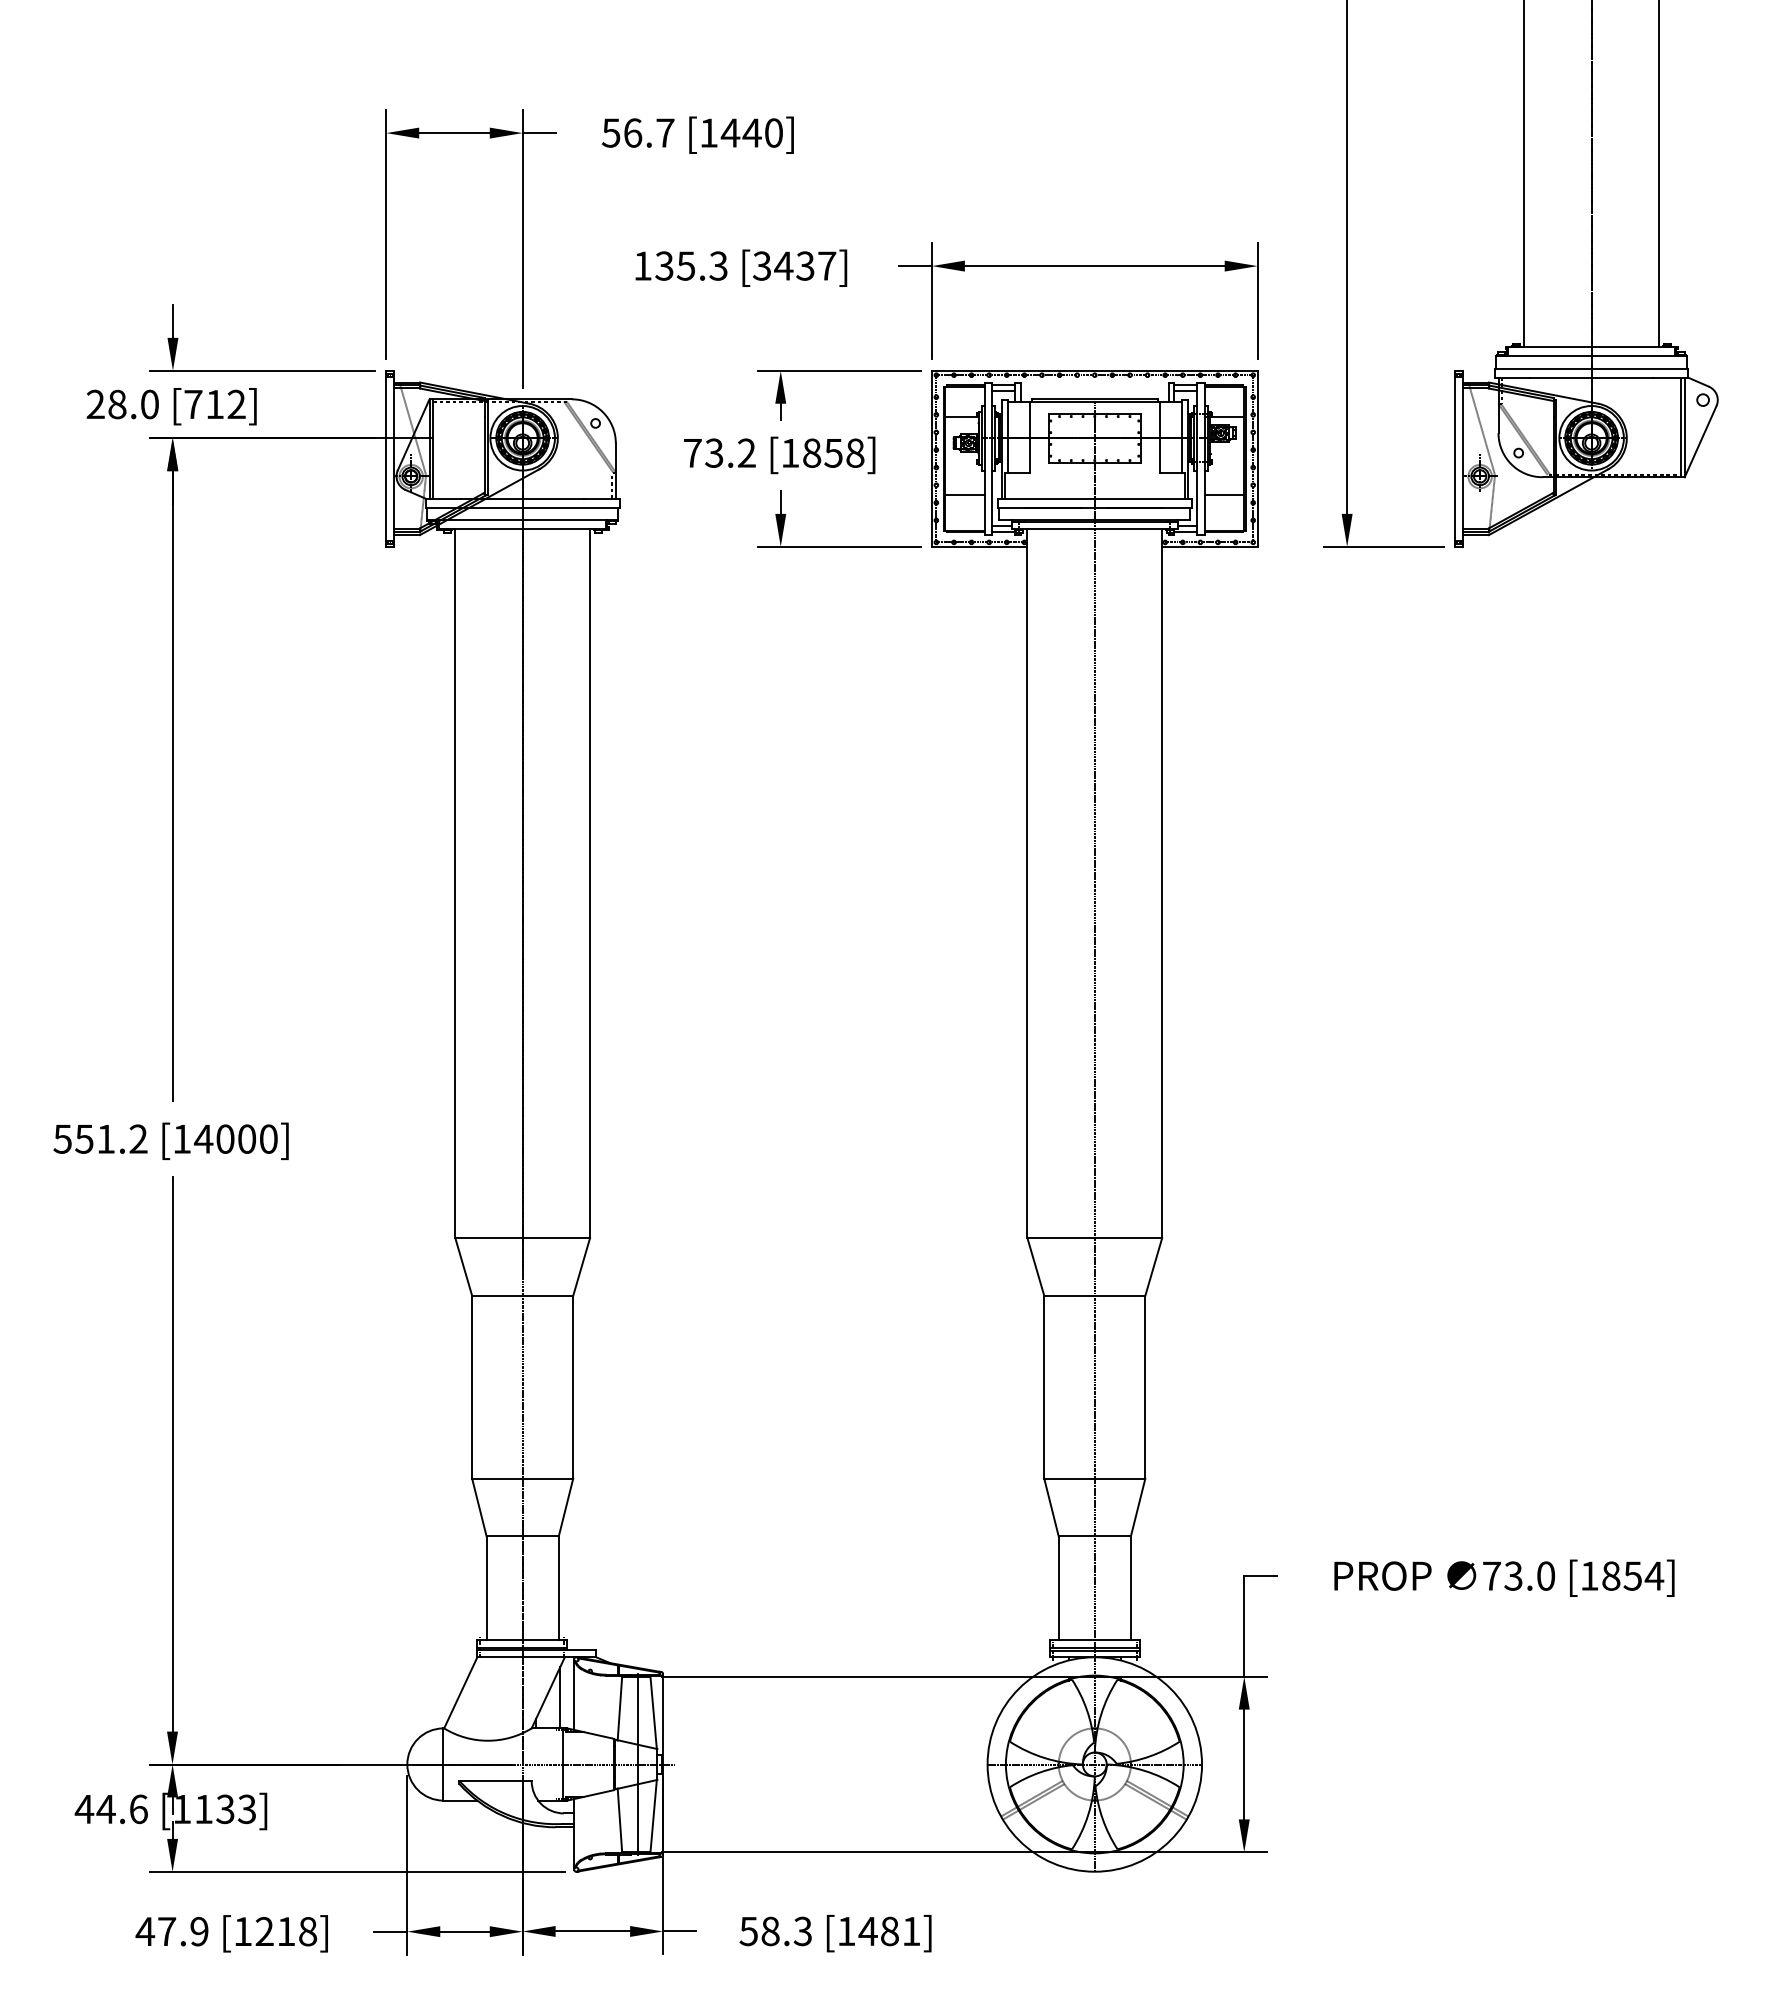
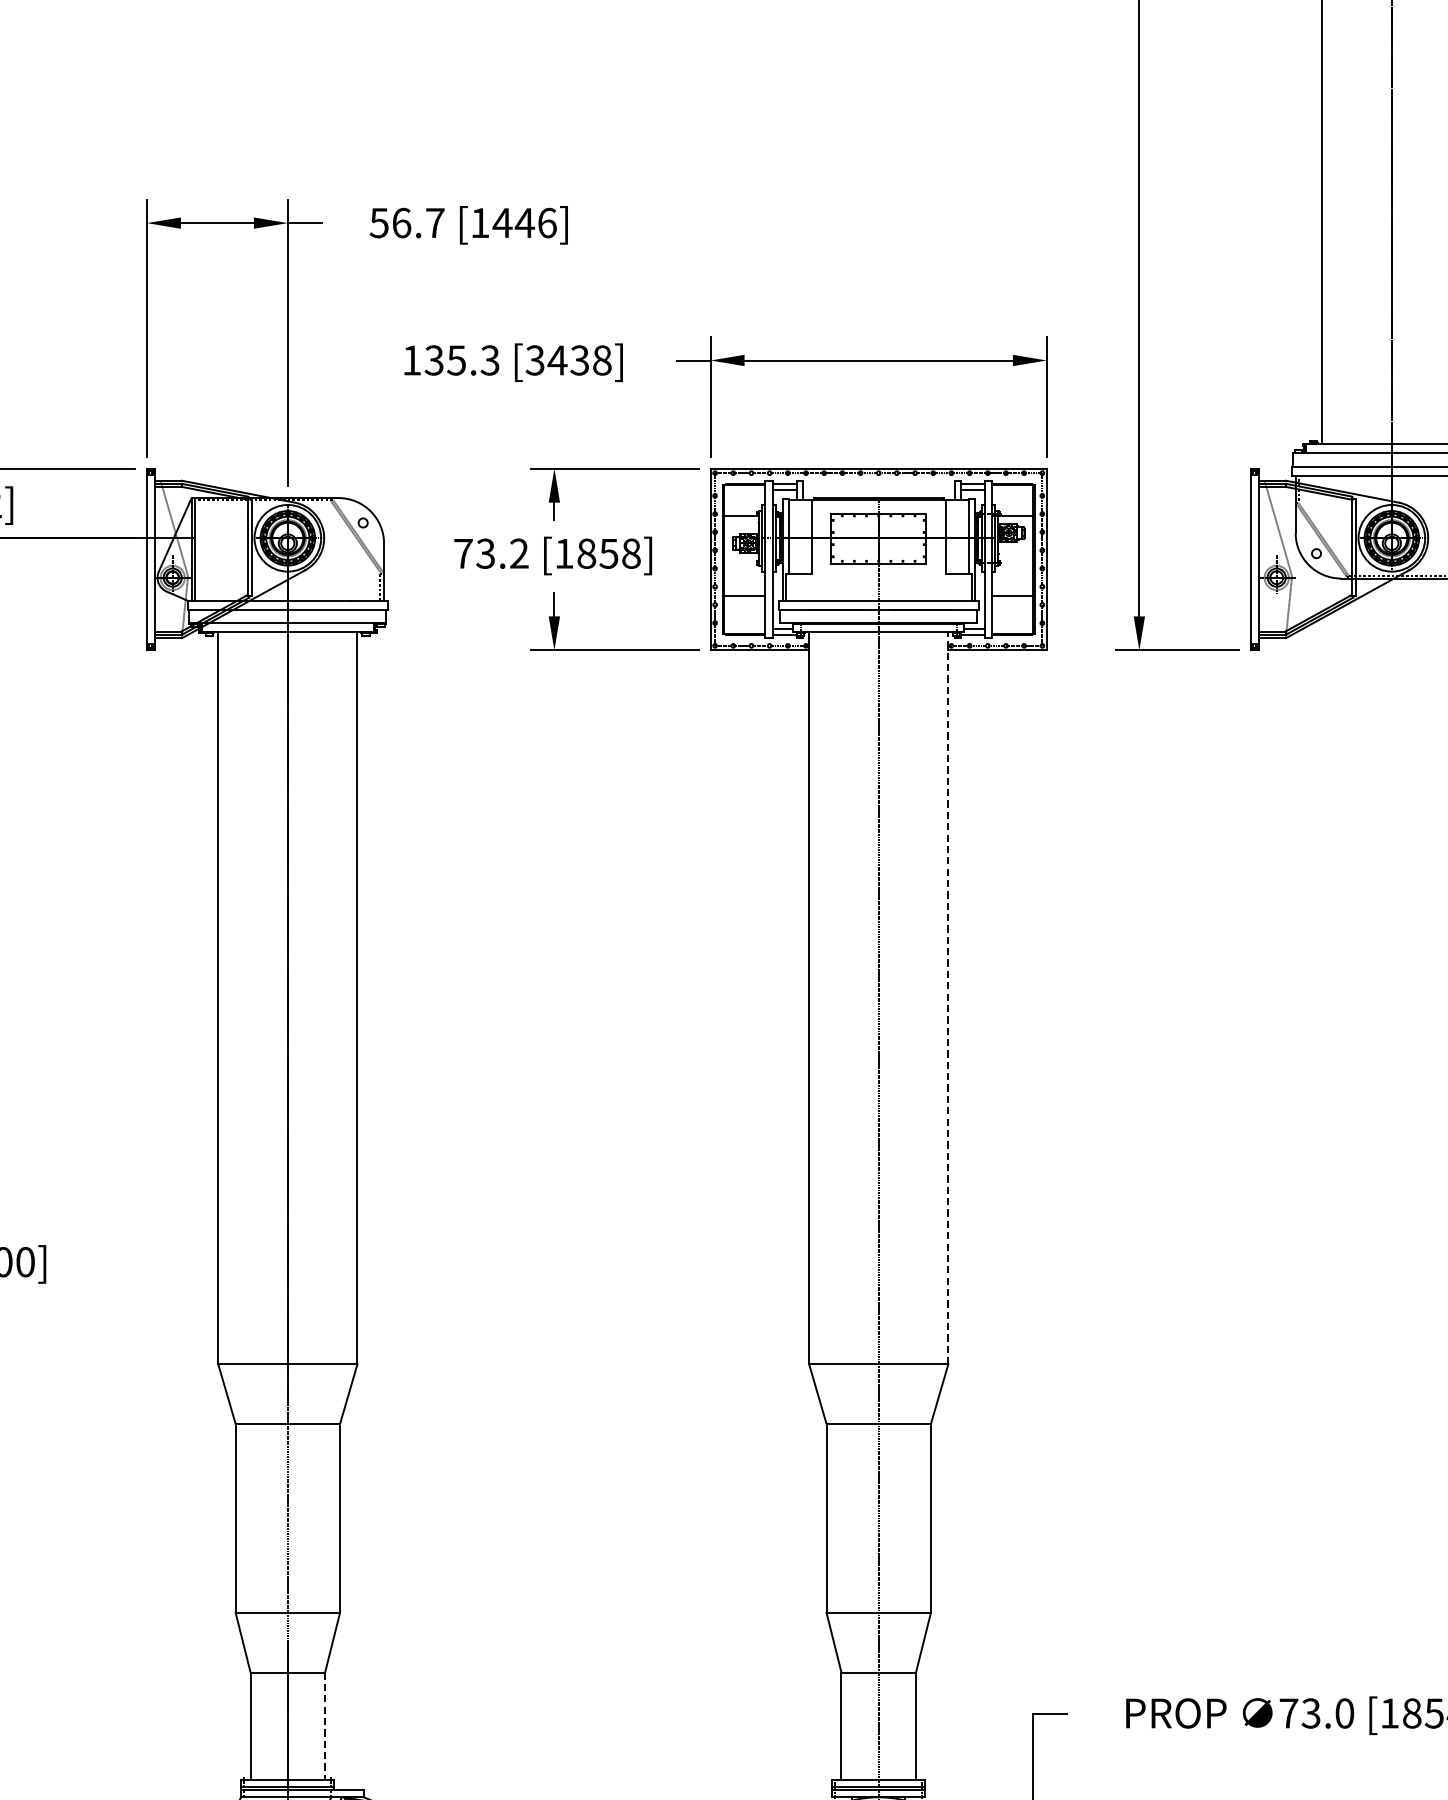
text: (774, 132) -> (547, 222), [1440] -> [1446]
text: (827, 265) -> (602, 359), [3437] -> [3438]
line: (1162, 883) -> (948, 998), solid -> dashed
line: (558, 1588) -> (324, 1726), solid -> dashed

